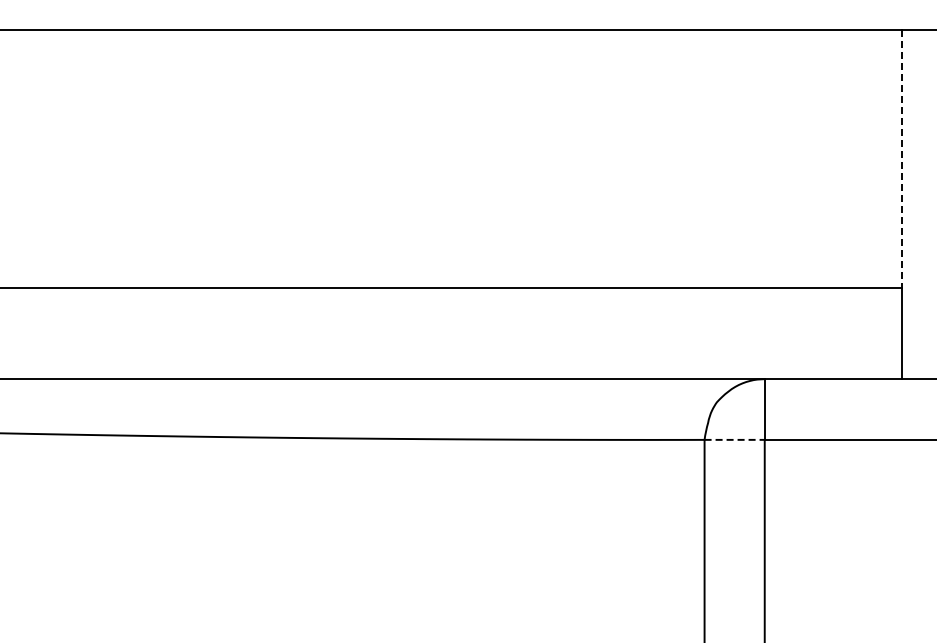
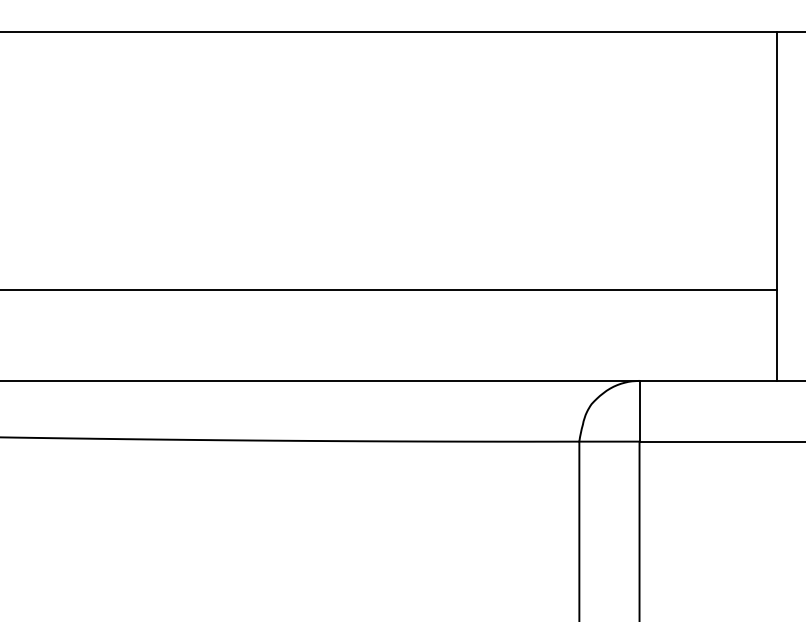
line: (902, 159) -> (777, 161), dashed -> solid
line: (735, 439) -> (610, 441), dashed -> solid

